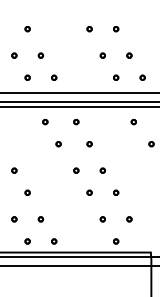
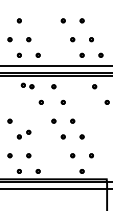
part: (33, 119) -> (23, 84), added
part: (40, 186) -> (28, 132), added

